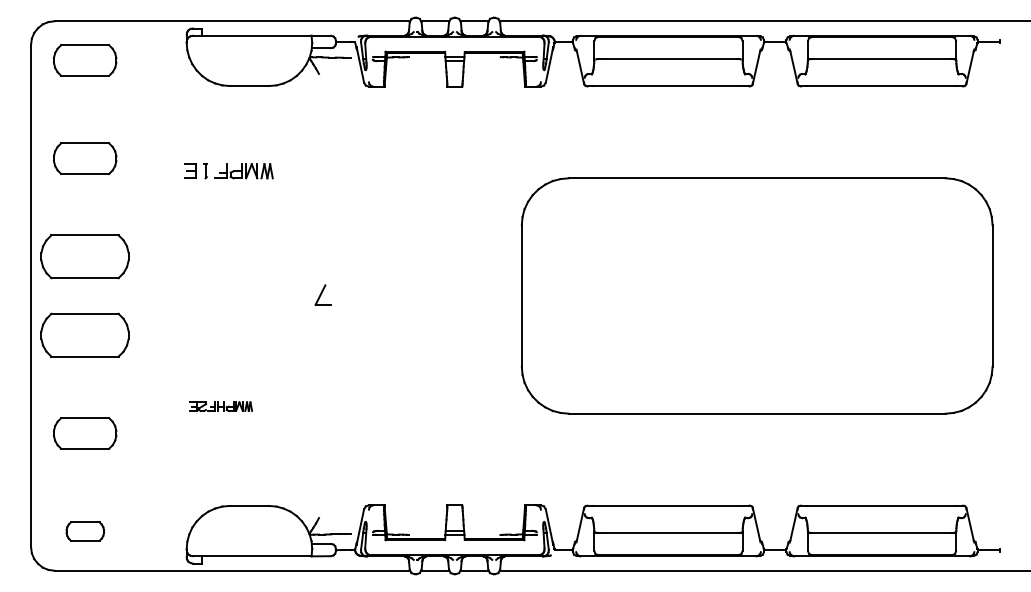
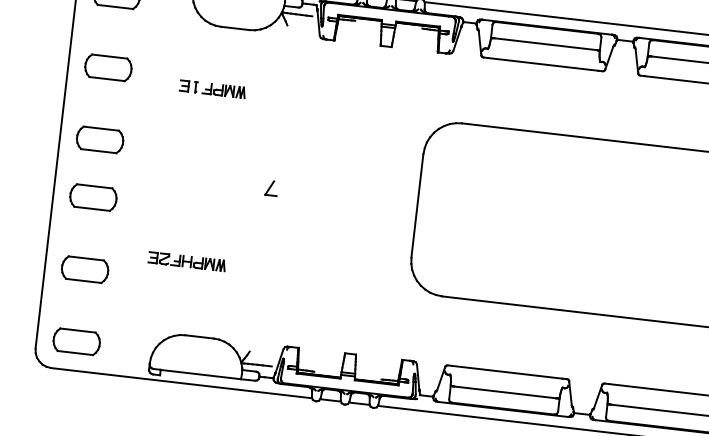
part: (85, 256) -> (100, 139), size x0.71
part: (85, 335) -> (93, 197), size x0.71
part: (220, 406) -> (186, 261), size x1.67
part: (85, 531) -> (76, 341), size x1.67

